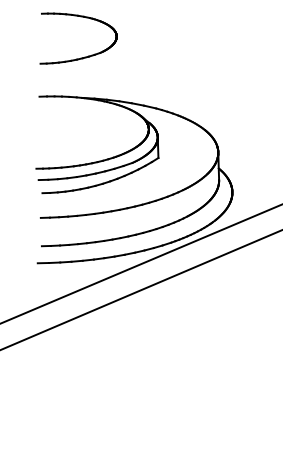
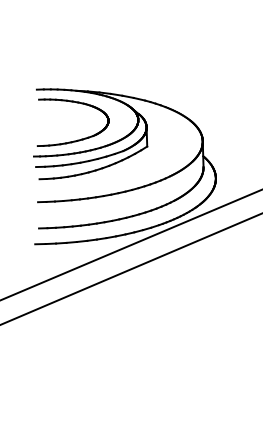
part: (83, 56) -> (77, 139), moved

